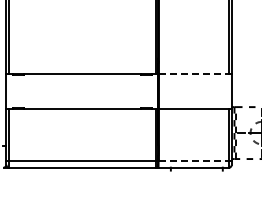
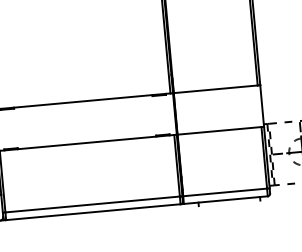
line: (194, 74) -> (216, 89), dashed -> solid
line: (194, 161) -> (225, 192), dashed -> solid

